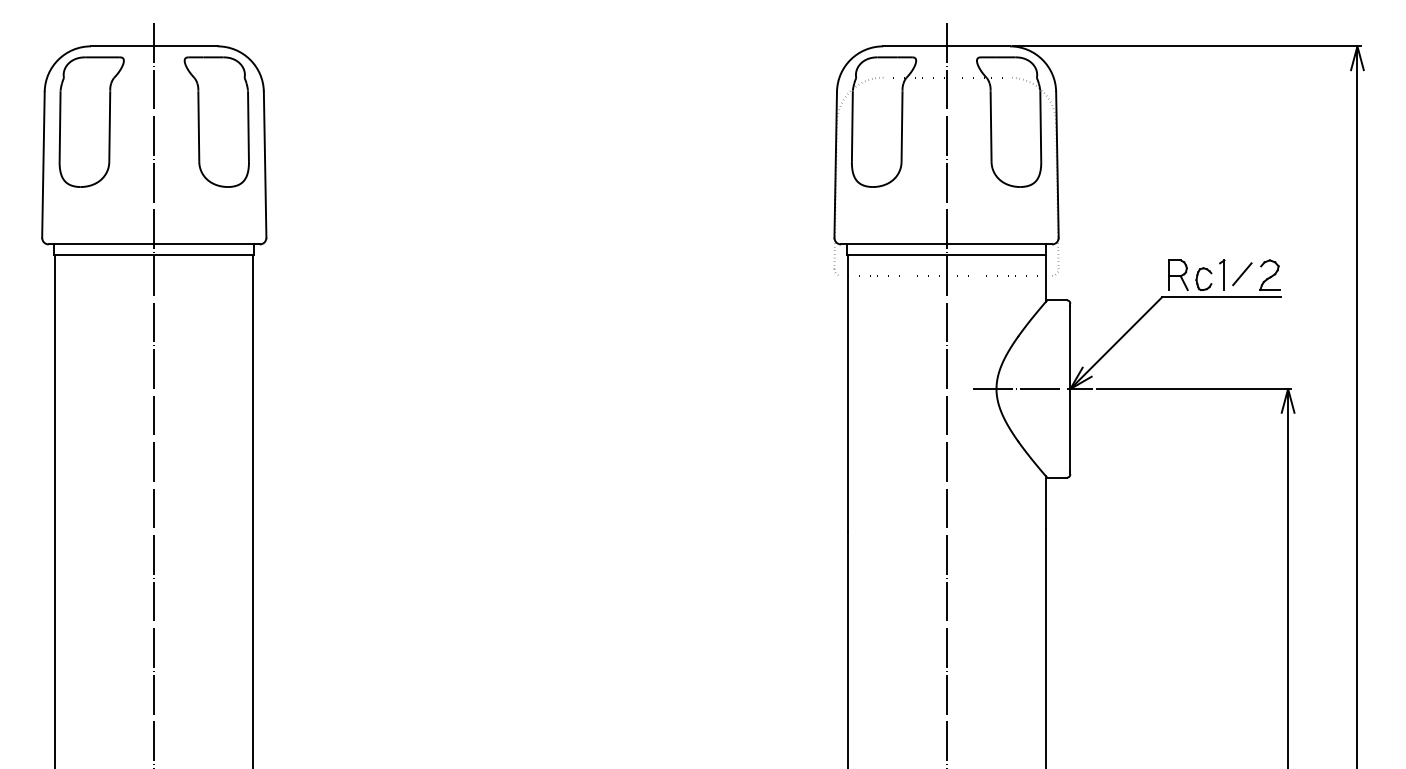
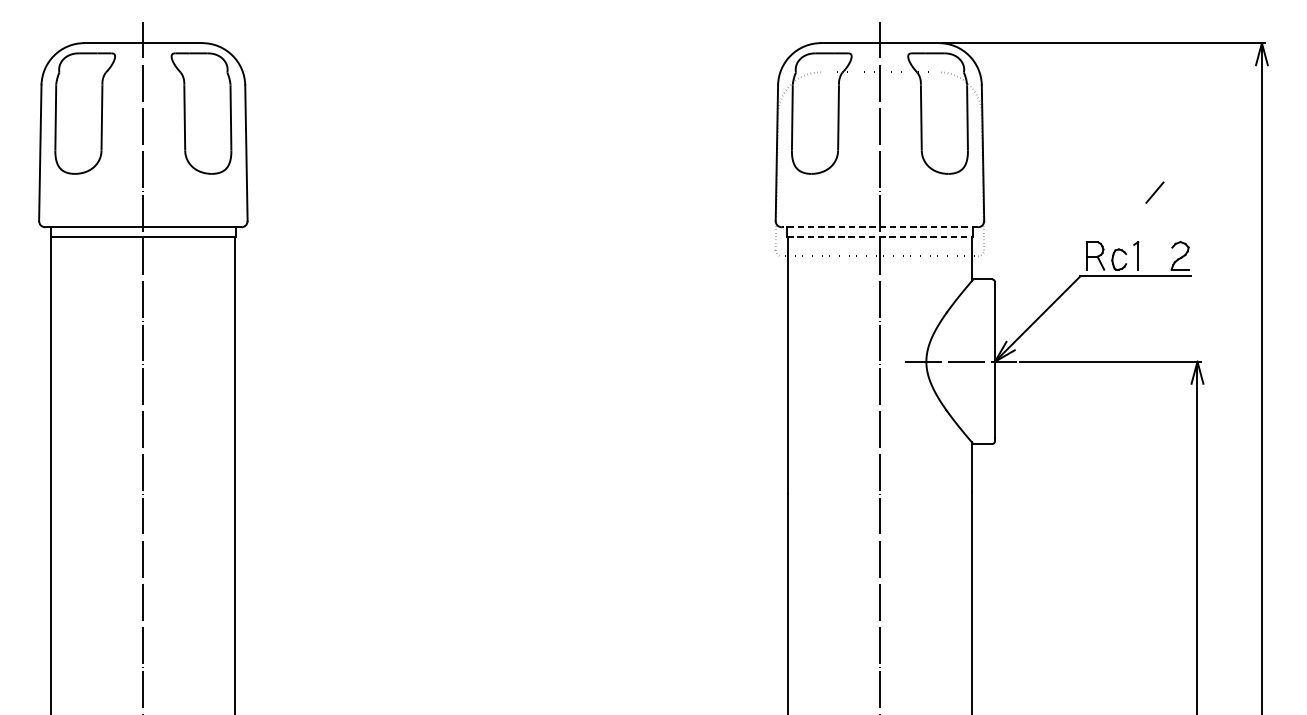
line: (946, 244) -> (879, 227), solid -> dashed
line: (946, 255) -> (879, 237), solid -> dashed
line: (1242, 274) -> (1155, 192), moved

